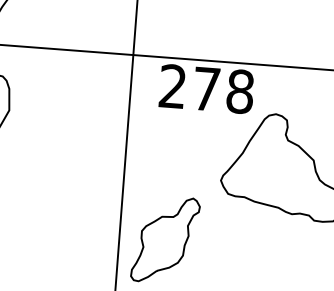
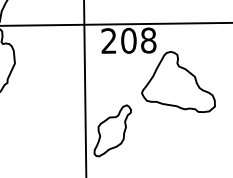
text: (206, 88) -> (128, 40), 278 -> 208

